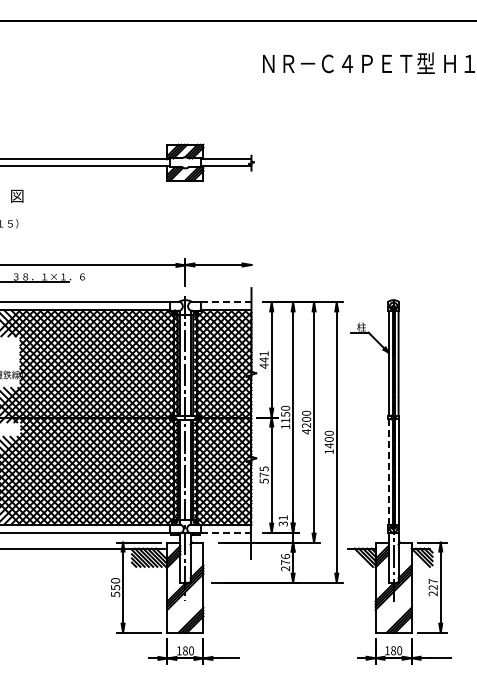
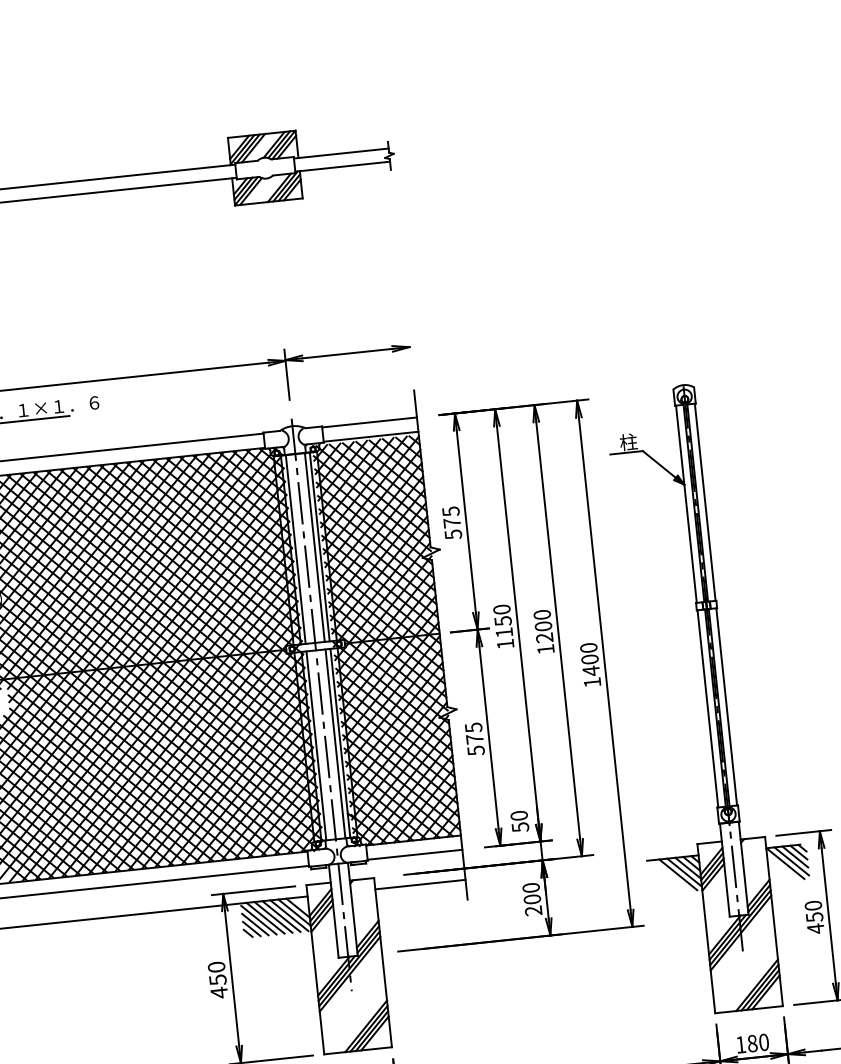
line: (226, 302) -> (370, 422), dashed -> solid
text: (263, 359) -> (450, 522), 441 -> 575
text: (306, 431) -> (545, 649), 4200 -> 1200
line: (388, 472) -> (707, 709), dashed -> solid
text: (282, 520) -> (518, 820), 31 -> 50
line: (226, 532) -> (415, 854), dashed -> solid
line: (227, 548) -> (420, 884), added
text: (285, 559) -> (531, 893), 276 -> 200
text: (432, 587) -> (813, 917), 227 -> 450
text: (115, 594) -> (219, 992), 550 -> 450

